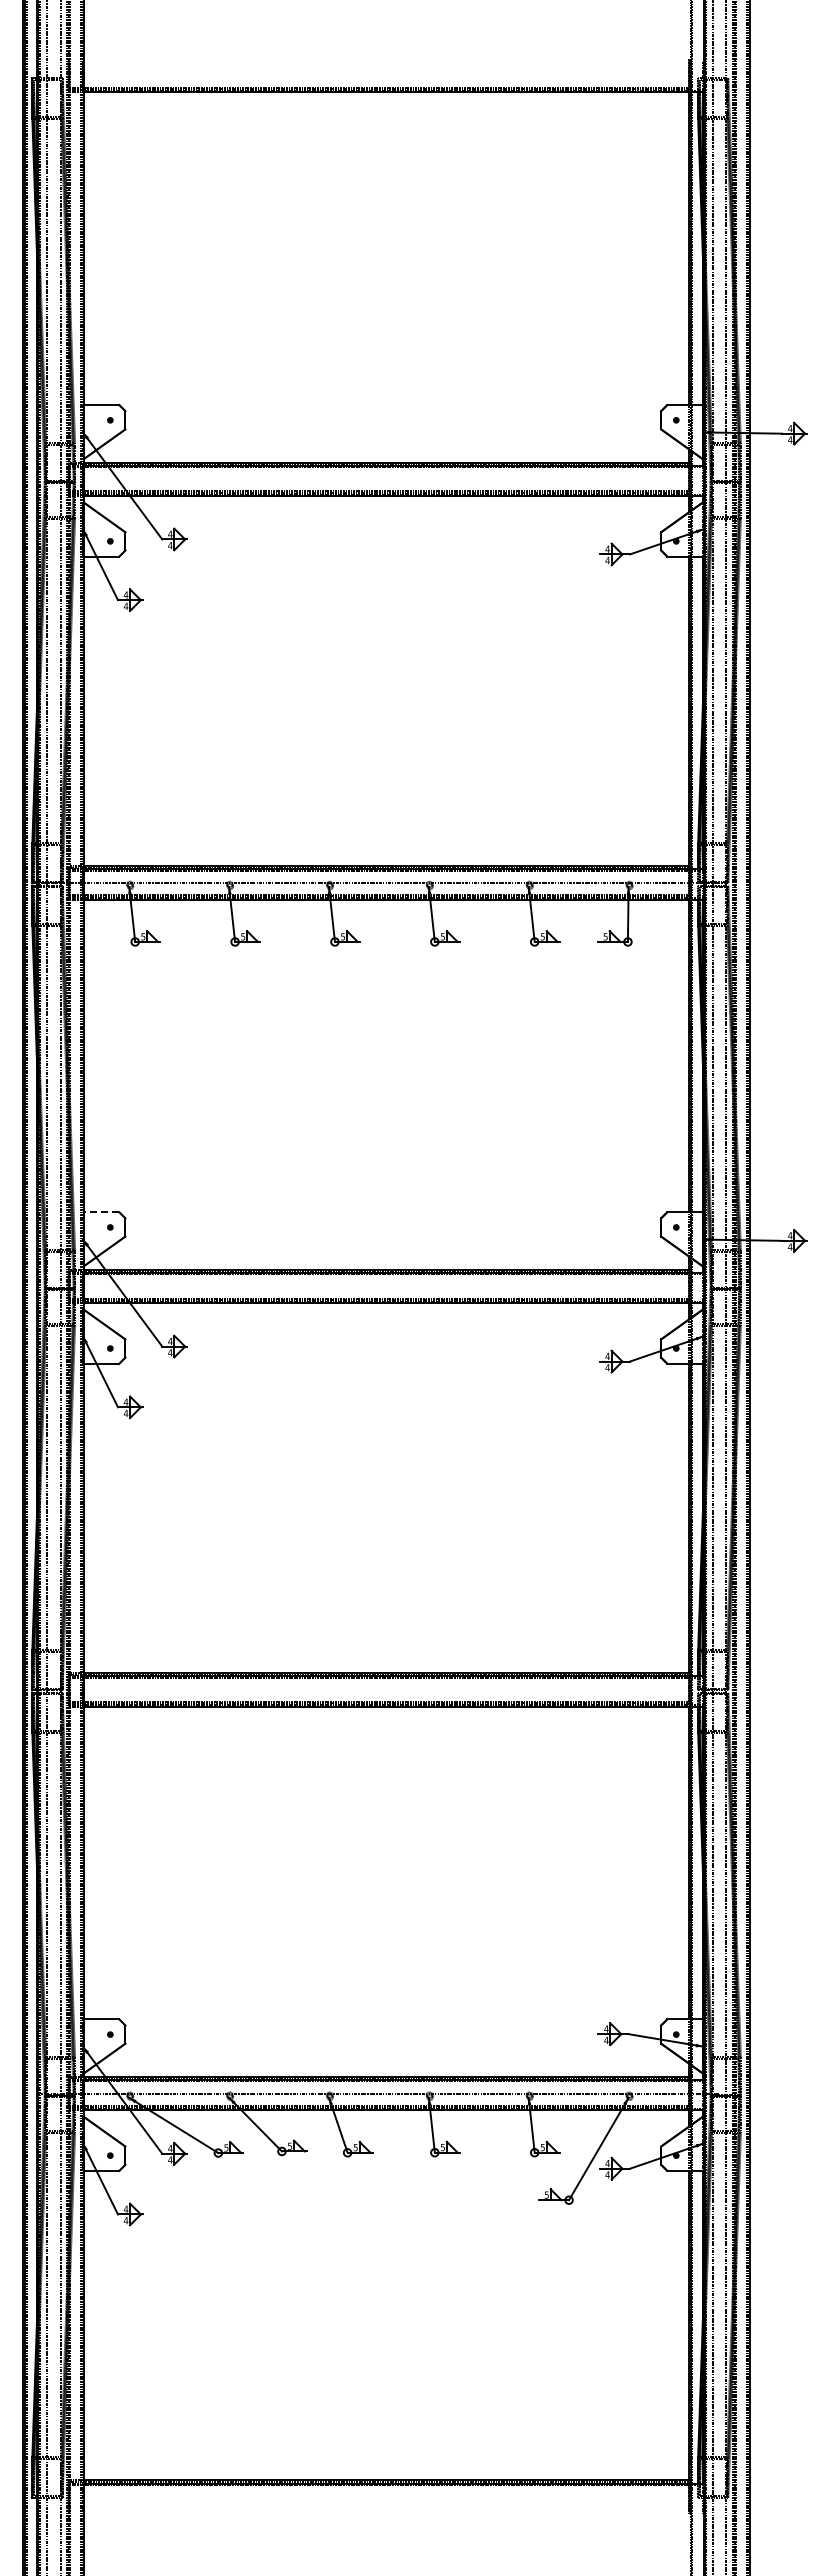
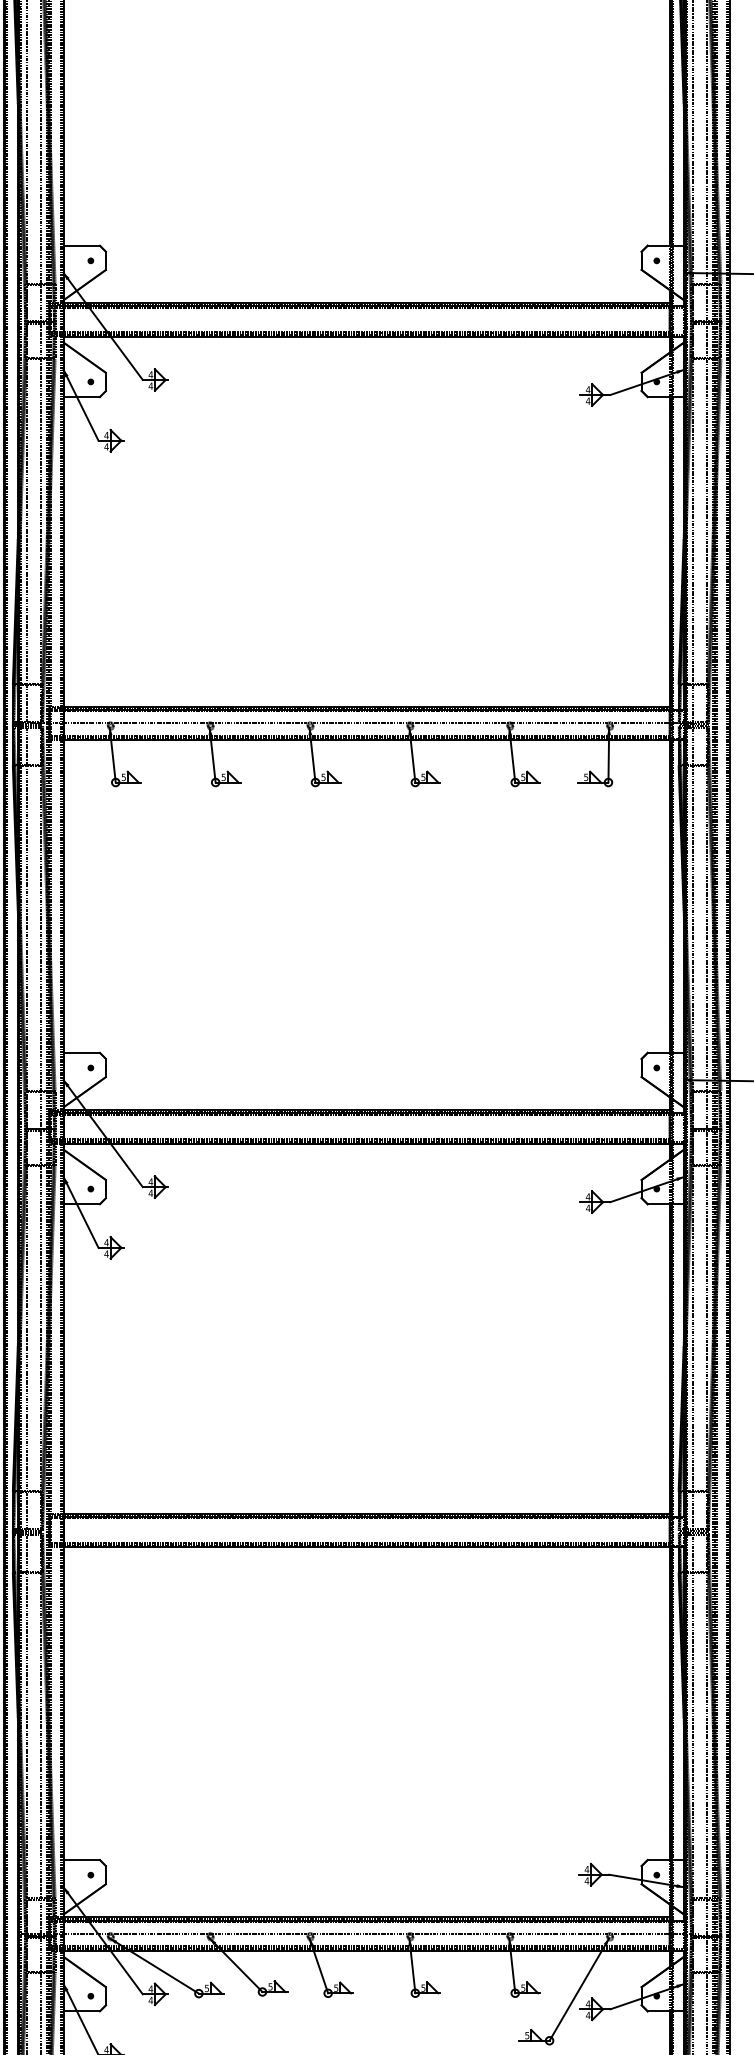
line: (101, 1212) -> (82, 1053), dashed -> solid

